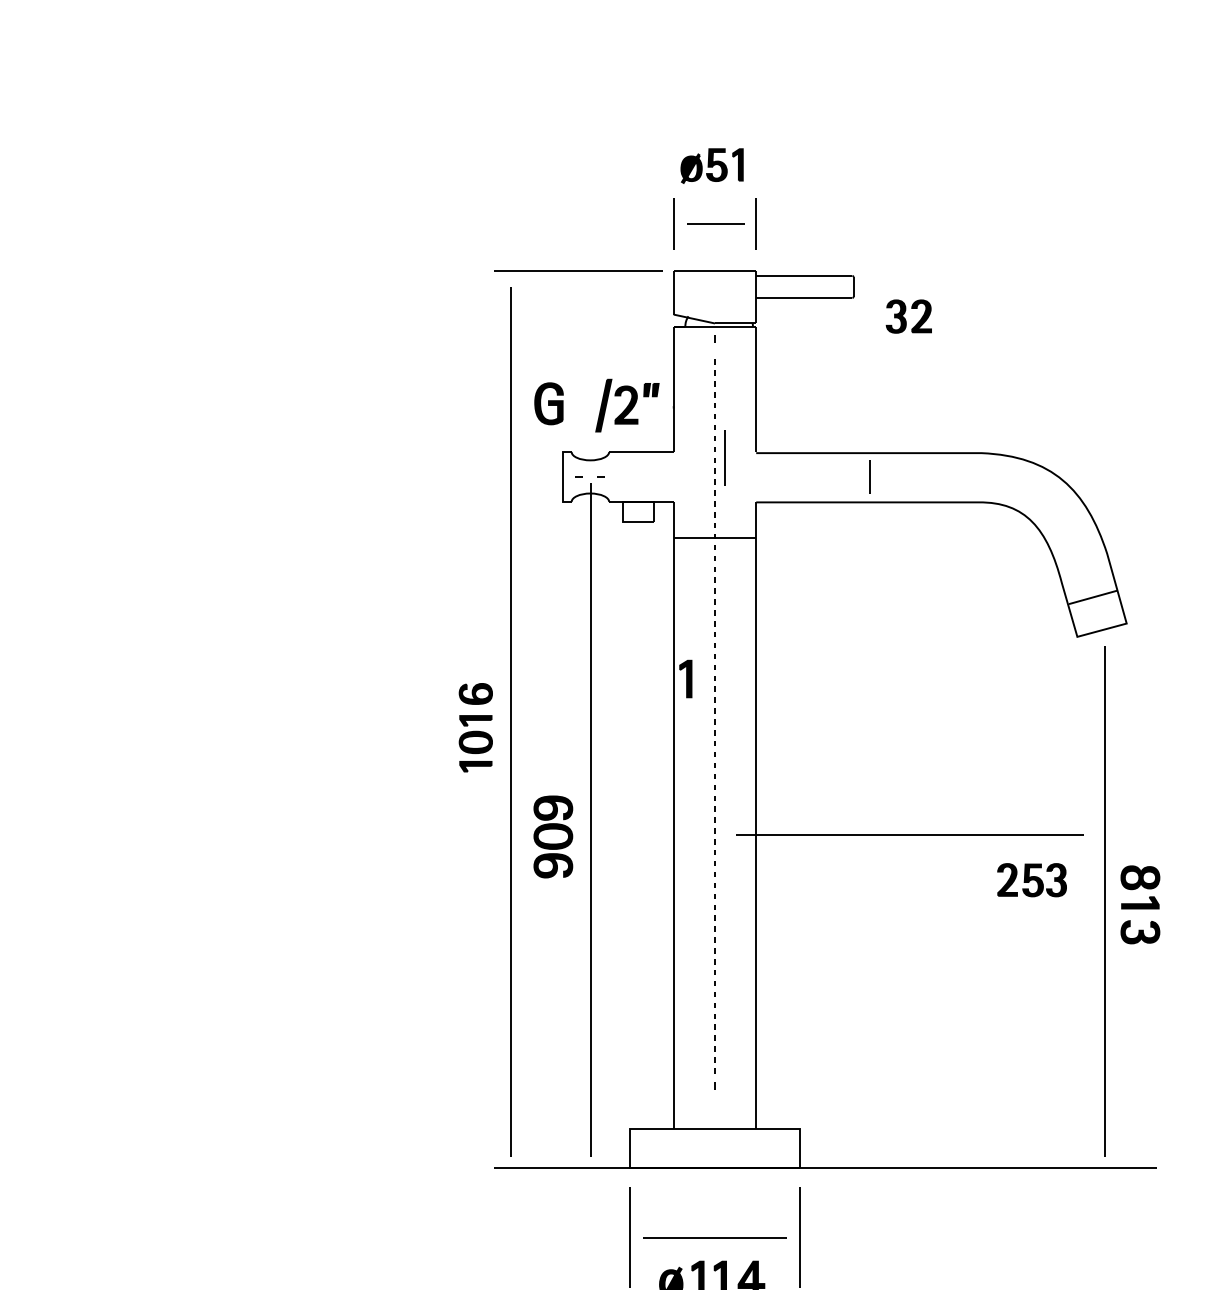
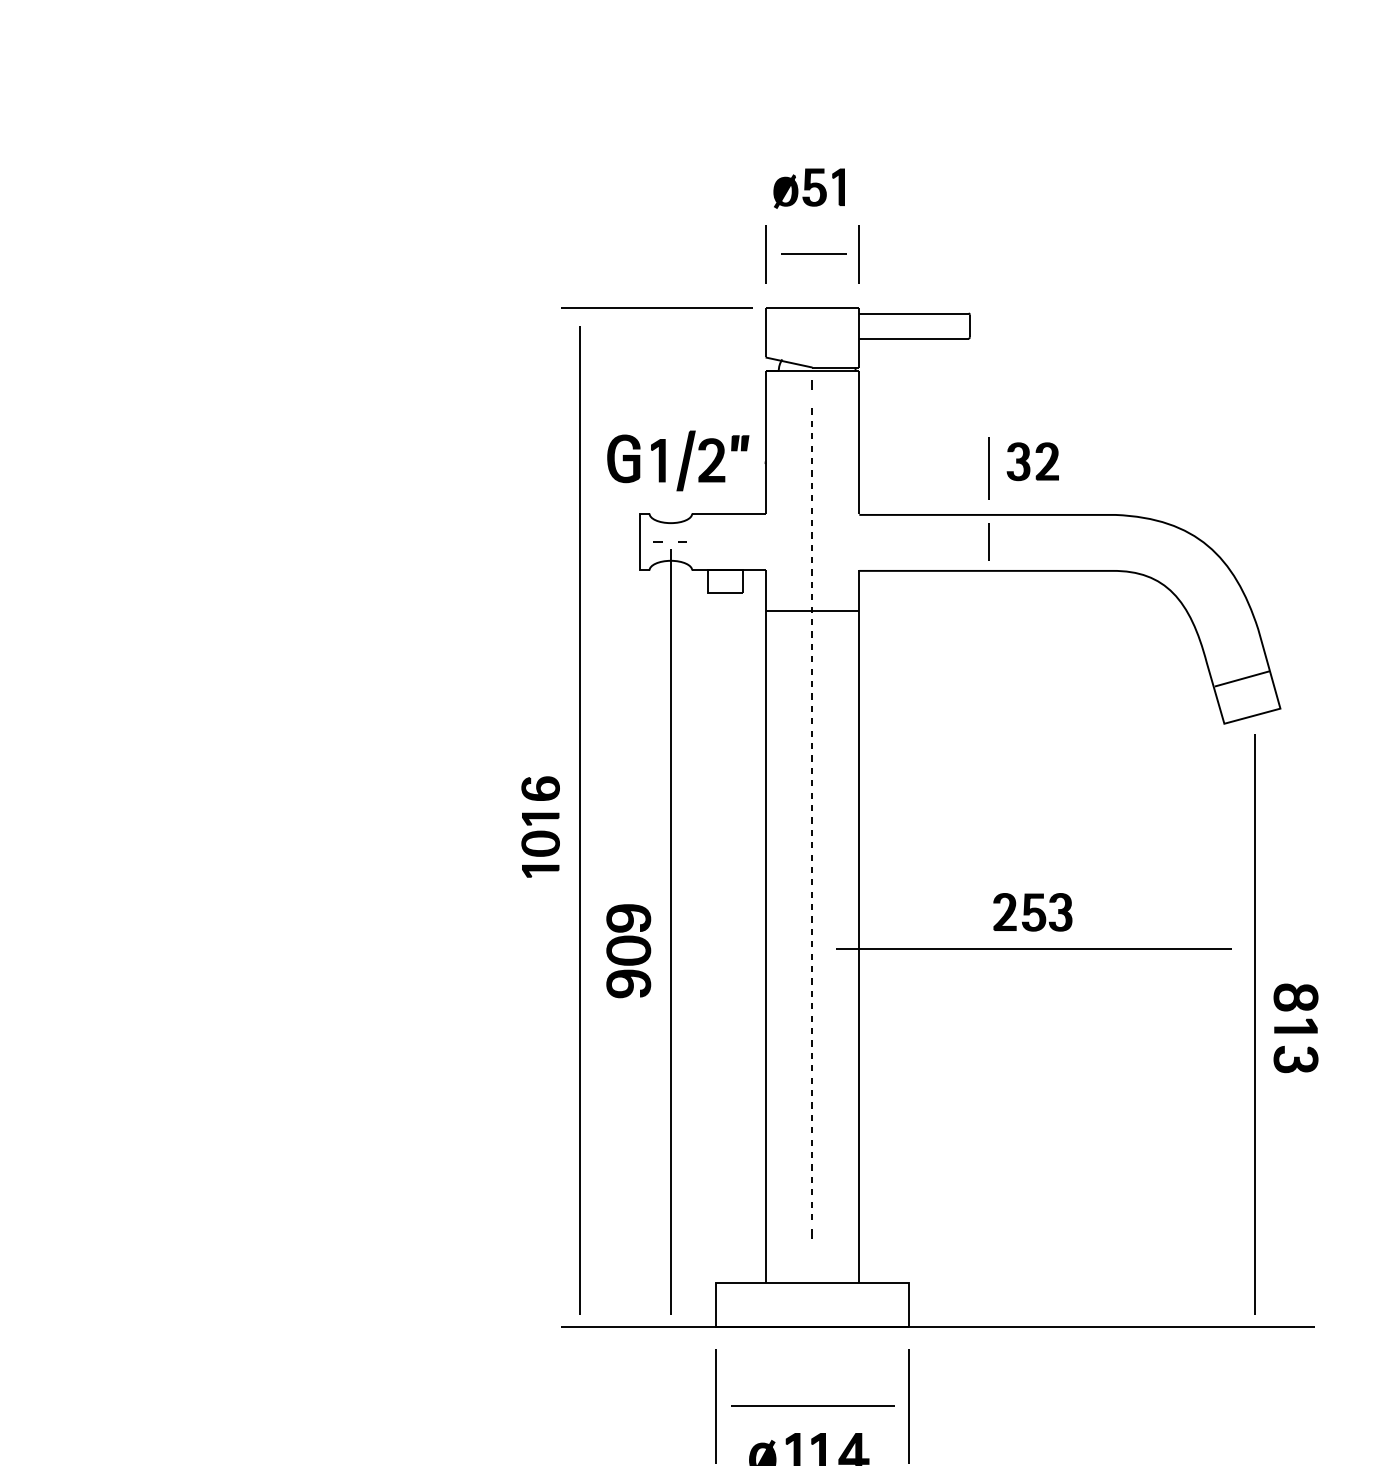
part: (908, 316) -> (1032, 461), moved
line: (724, 458) -> (988, 468), moved
part: (685, 678) -> (658, 460), moved
part: (1031, 880) -> (1032, 912), moved

